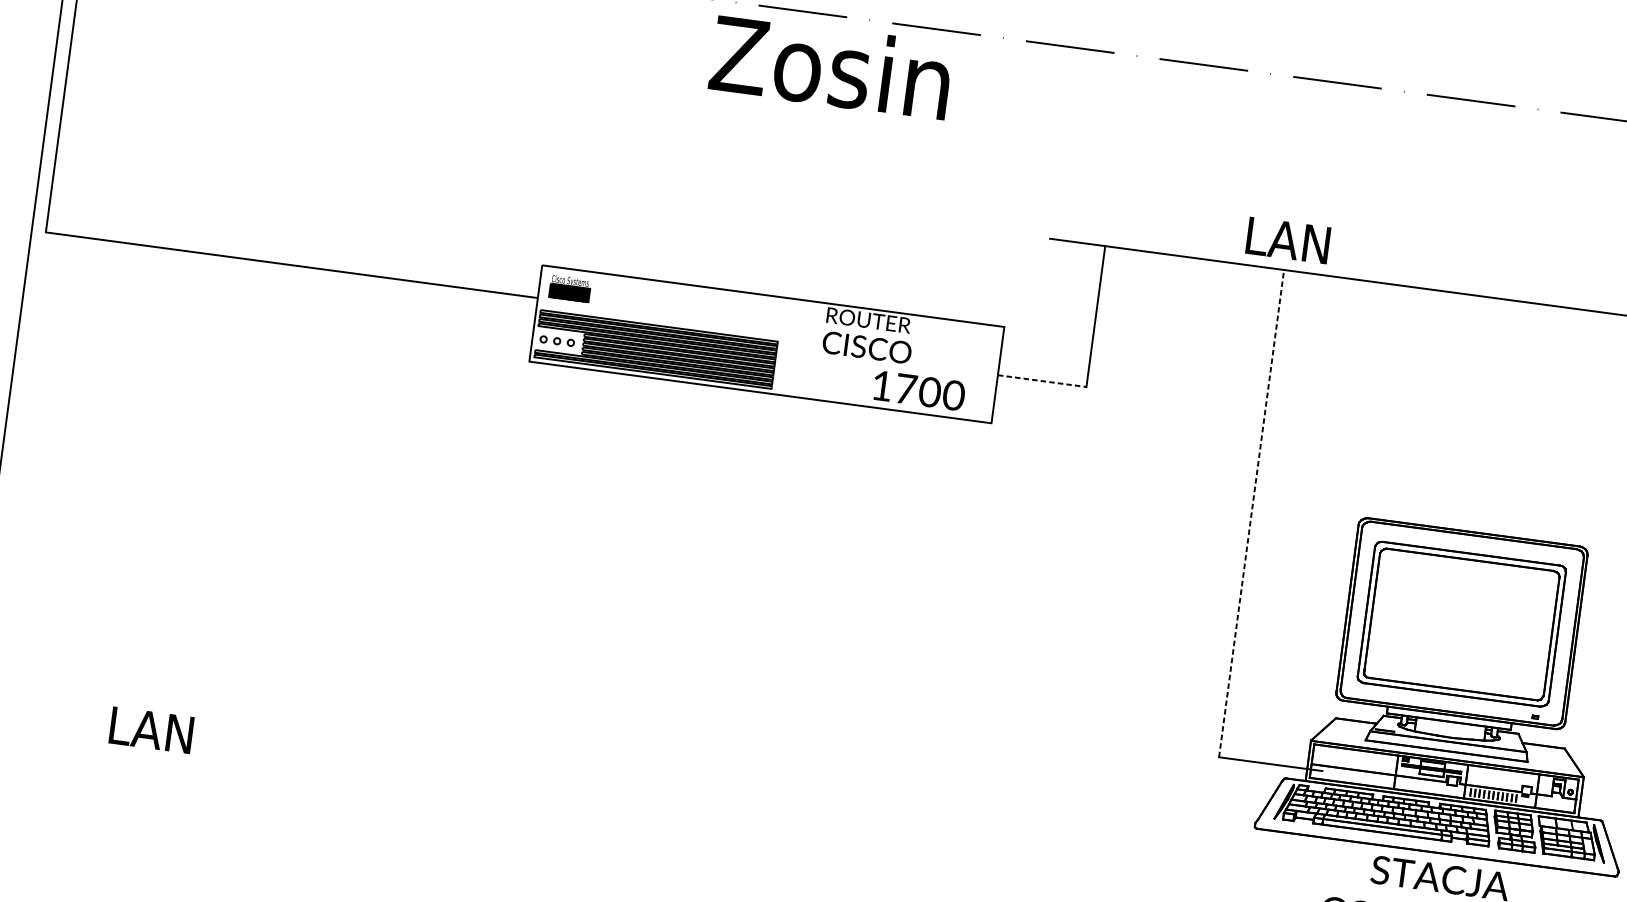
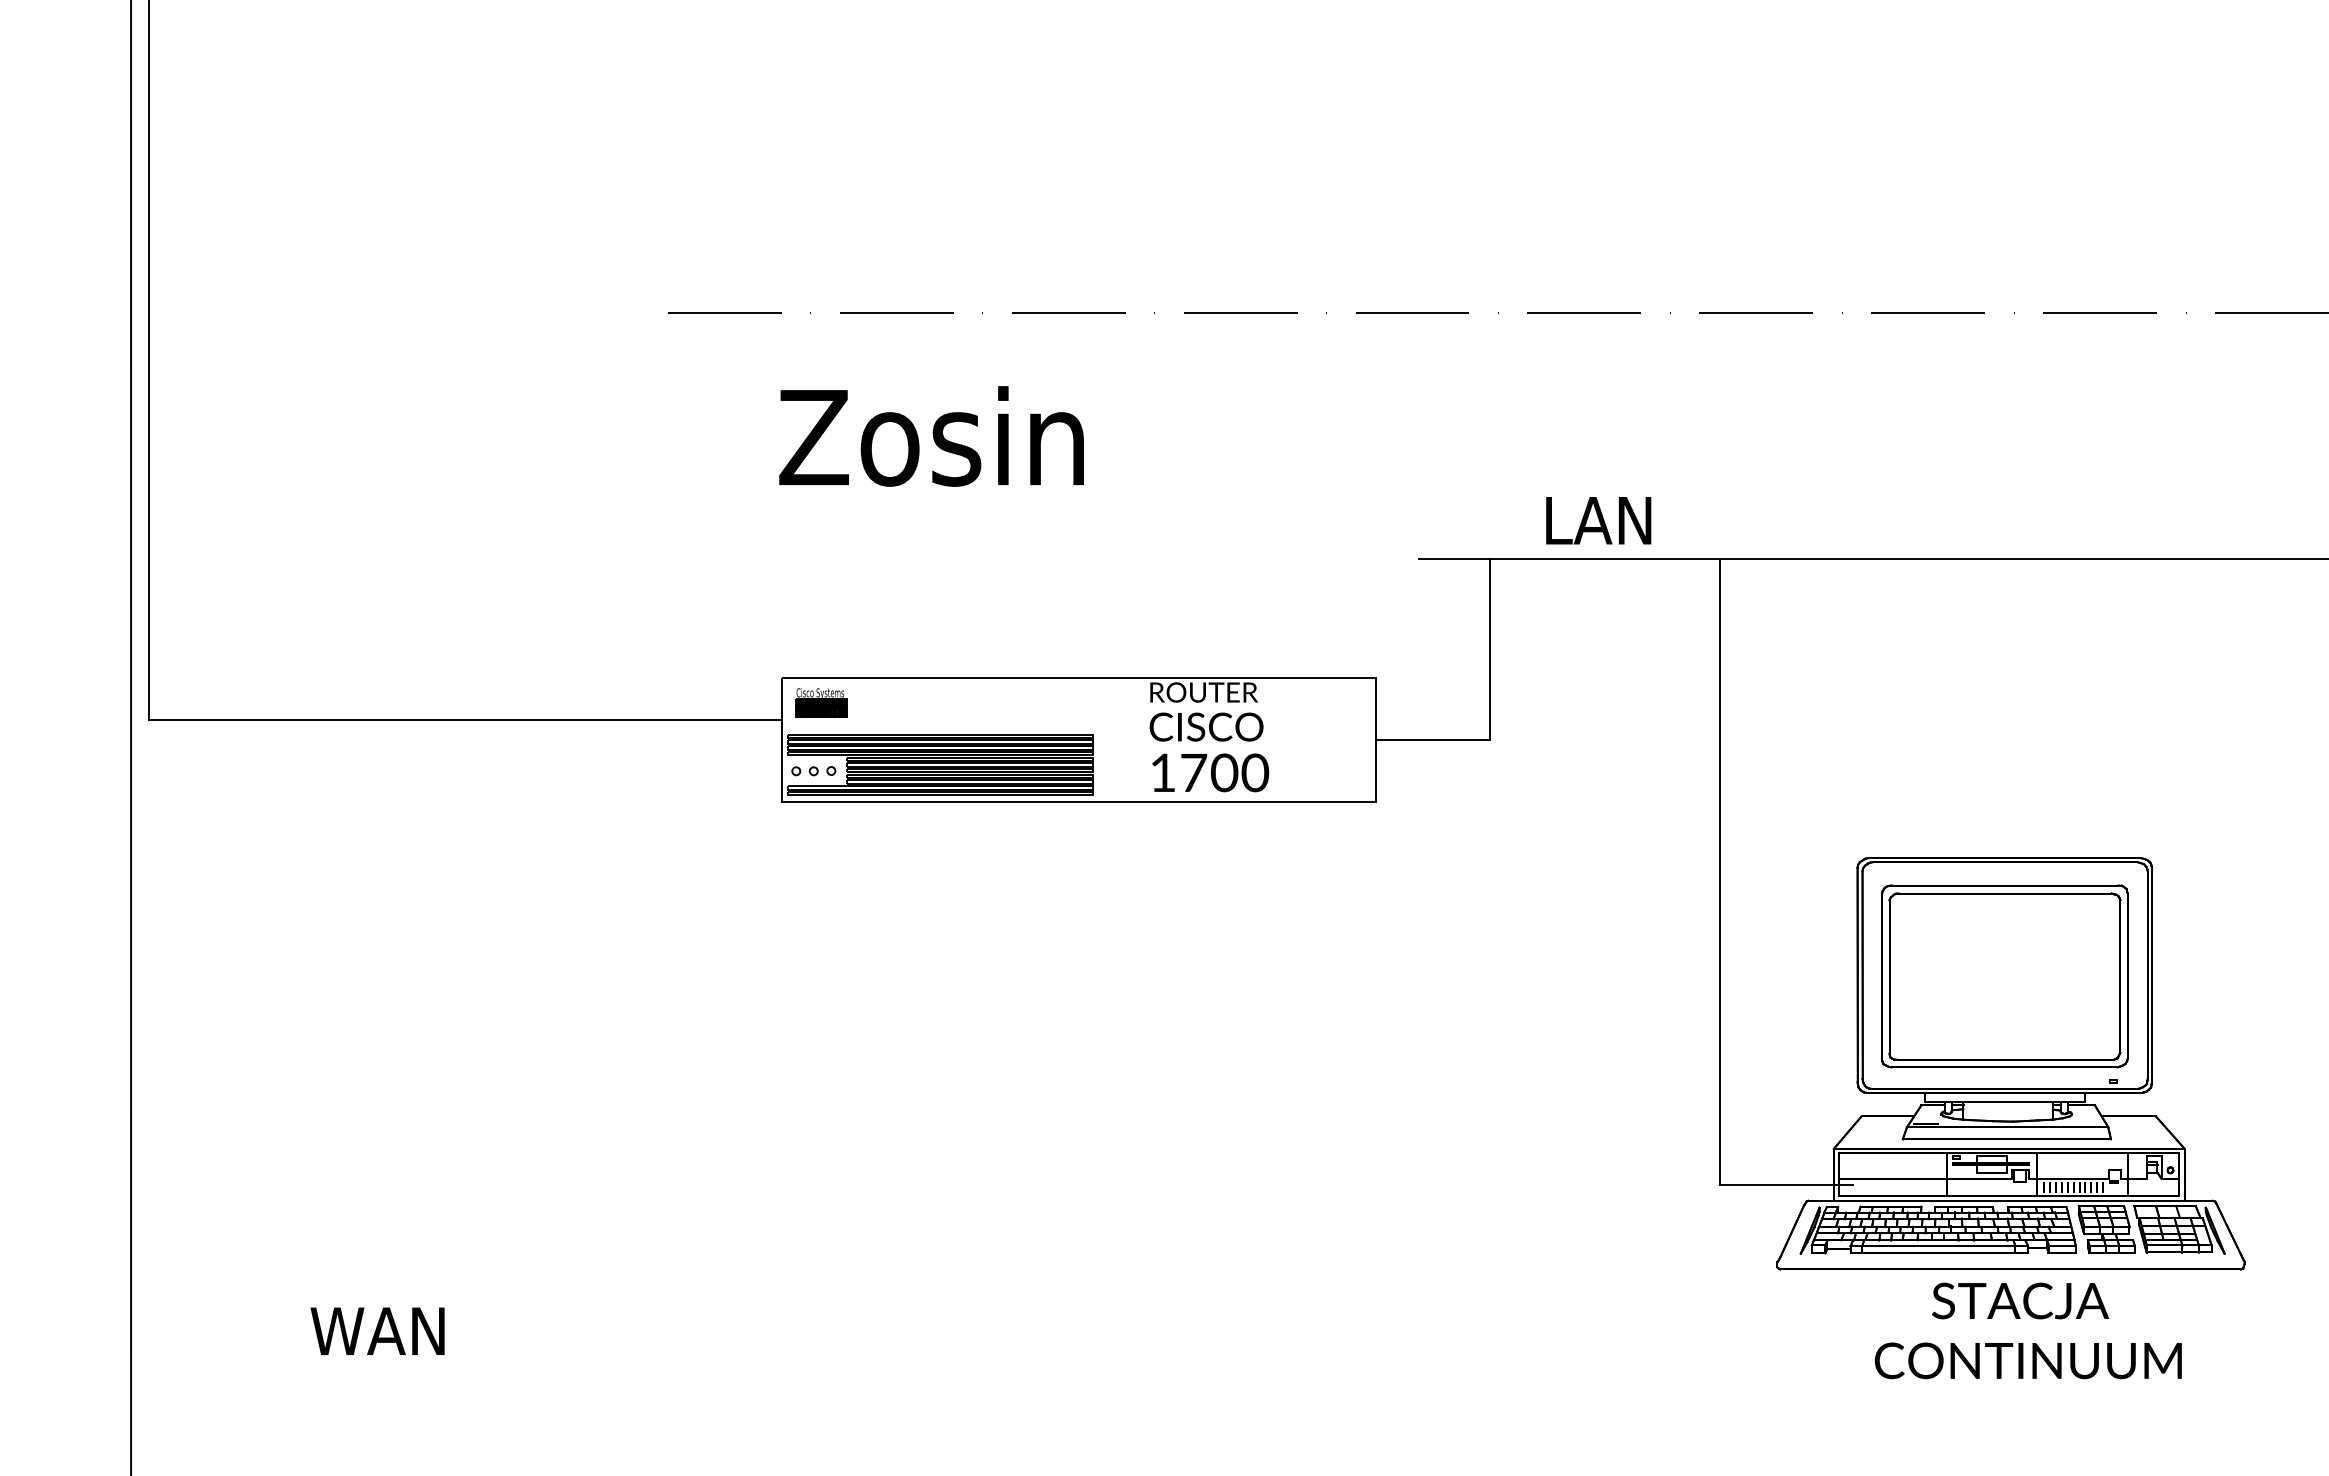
text: (830, 67) -> (931, 436), moved
text: (1288, 240) -> (1598, 520), moved
line: (1042, 380) -> (1433, 739), dashed -> solid
text: (919, 390) -> (1210, 772), moved
line: (1251, 513) -> (1720, 871), dashed -> solid
text: (160, 730) -> (377, 1330), LAN -> WAN

